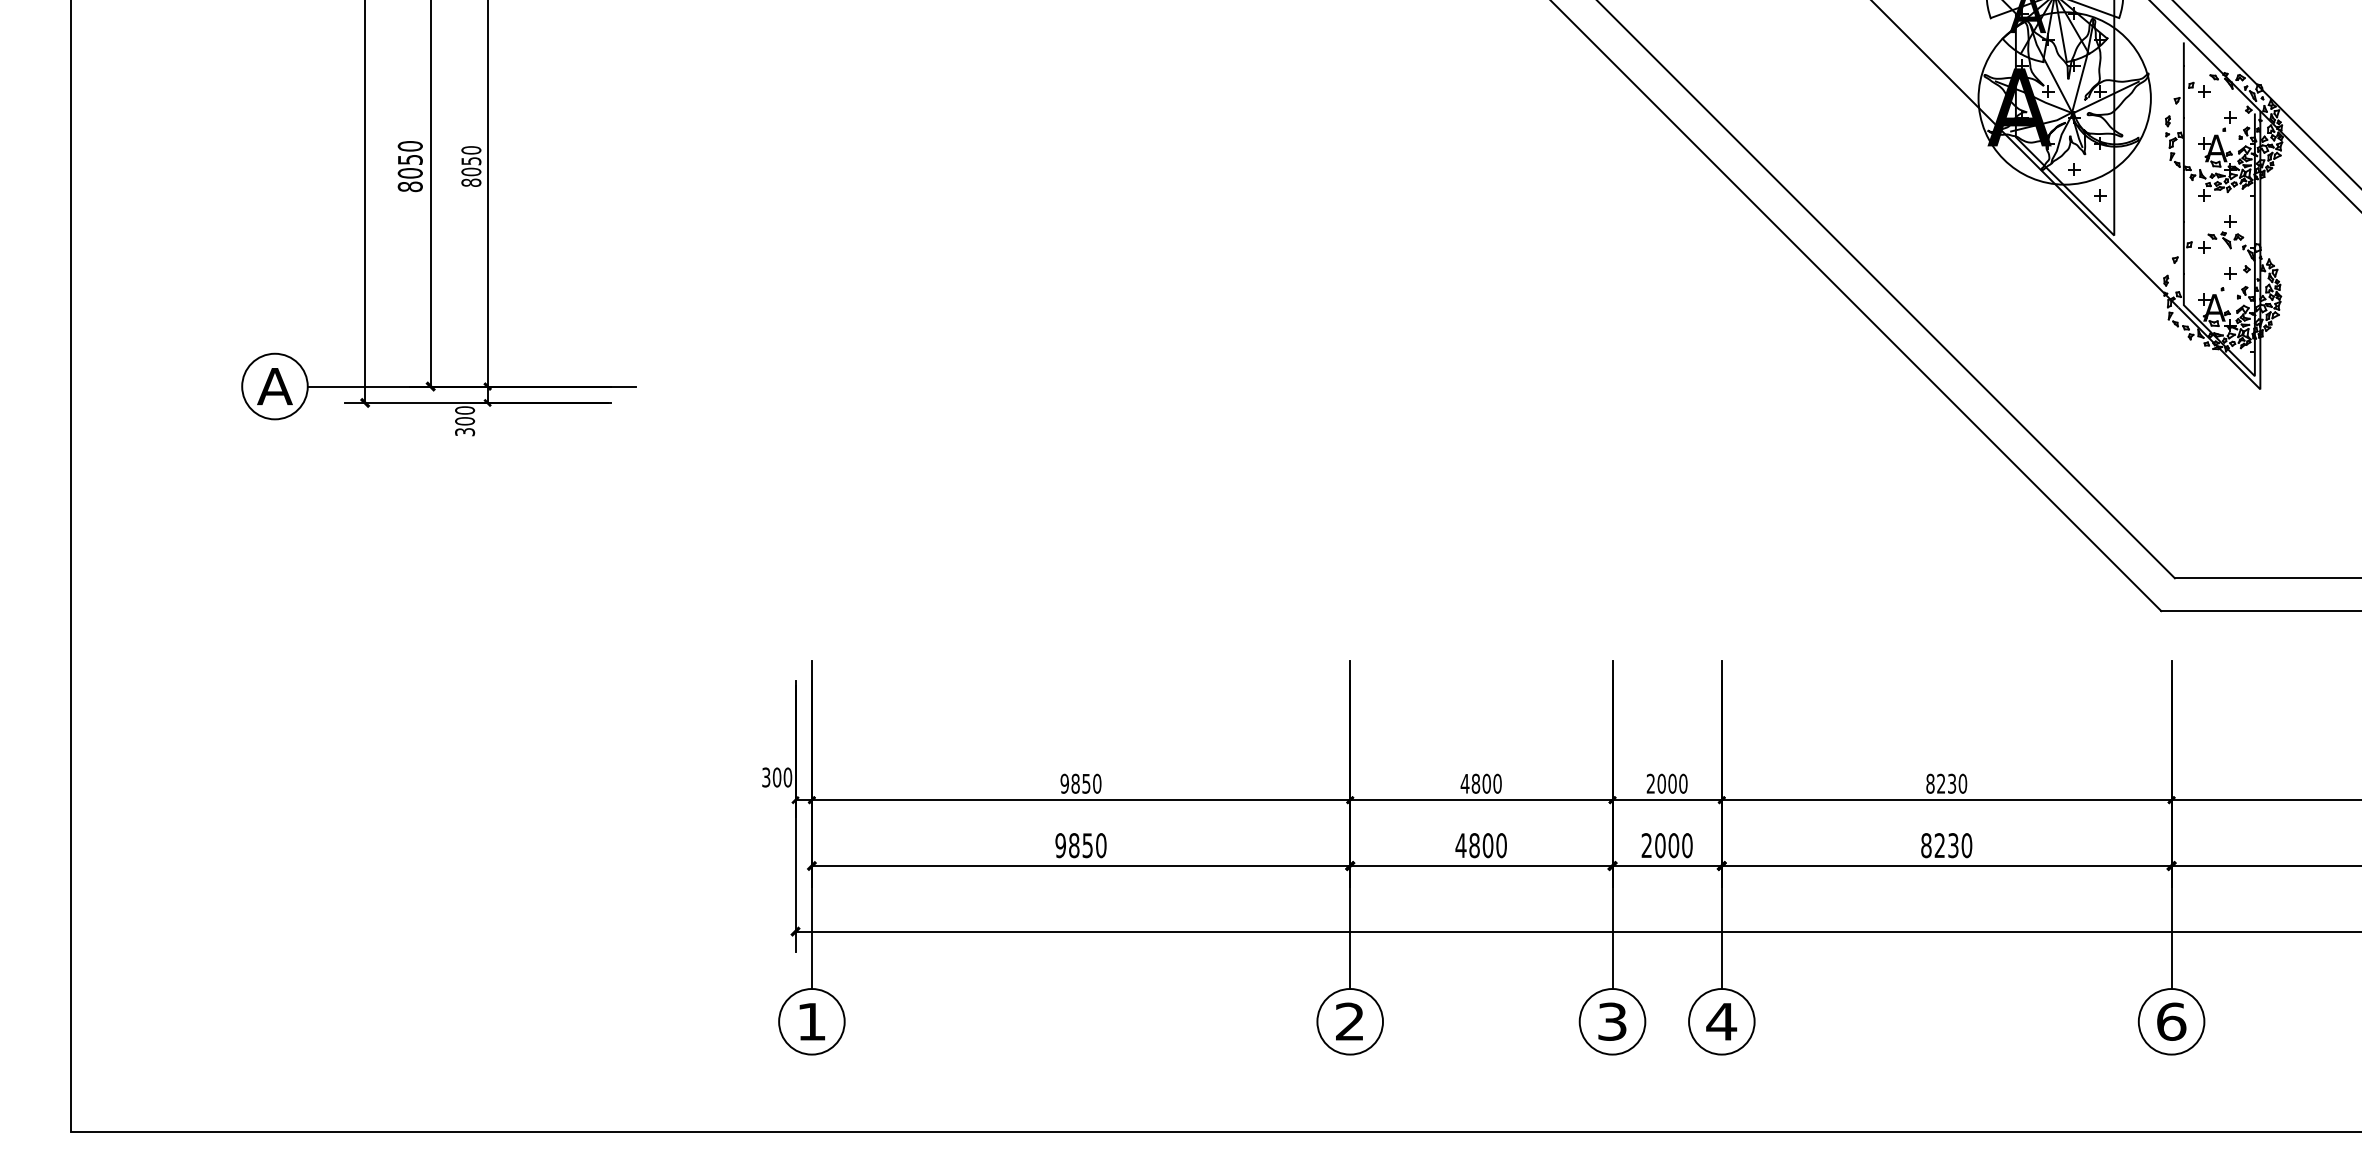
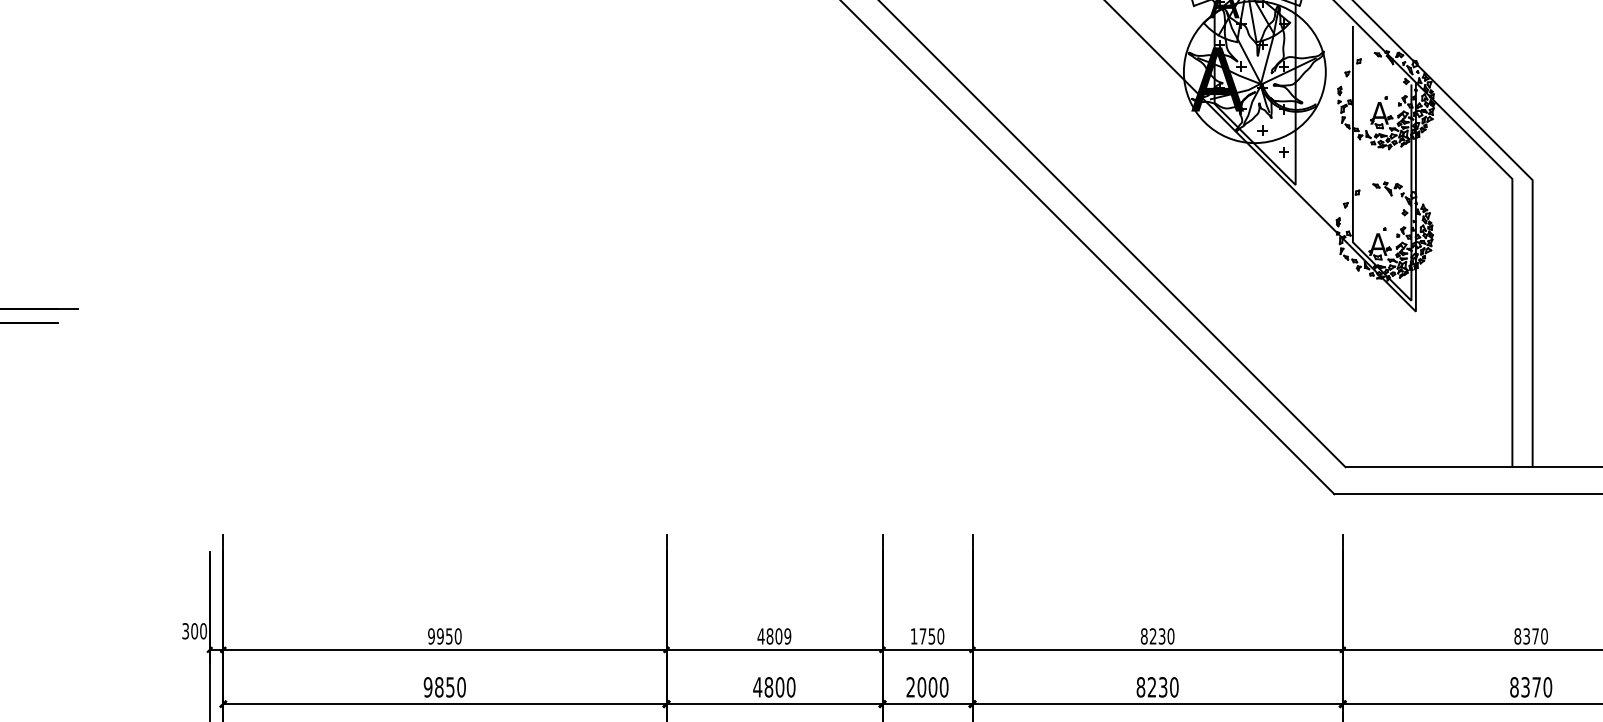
hatch: (2218, 208) -> (1381, 162), removed
text: (1075, 783) -> (440, 636), 9850 -> 9950
text: (1497, 783) -> (787, 636), 4800 -> 4809
text: (1661, 783) -> (922, 636), 2000 -> 1750

